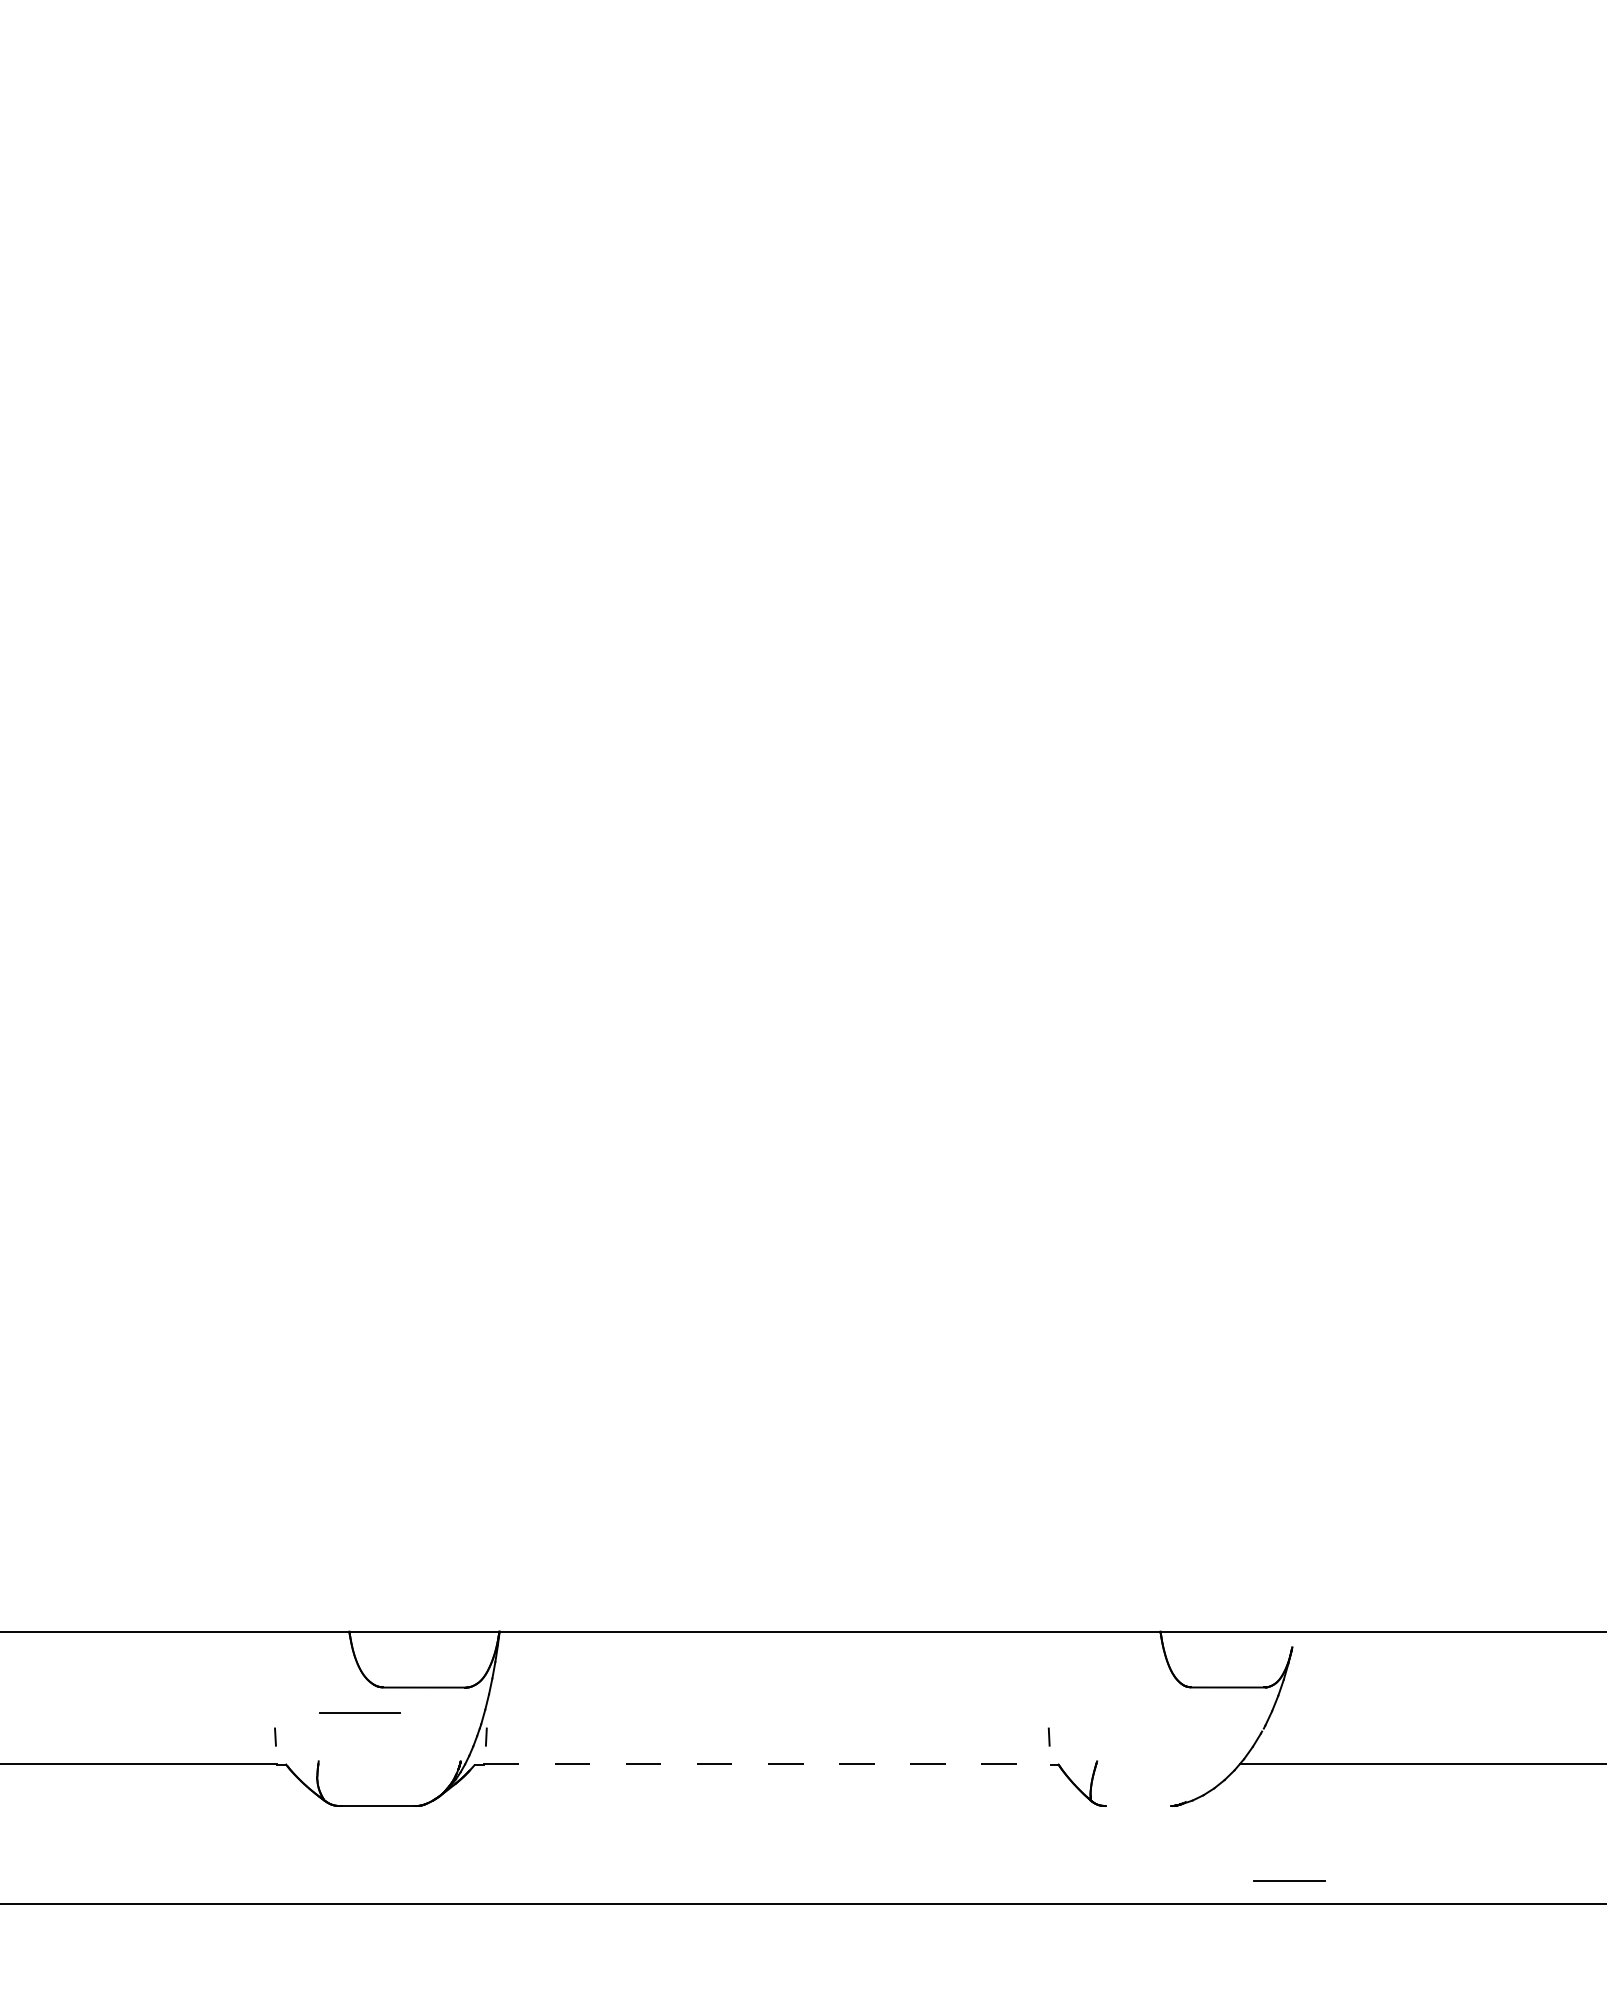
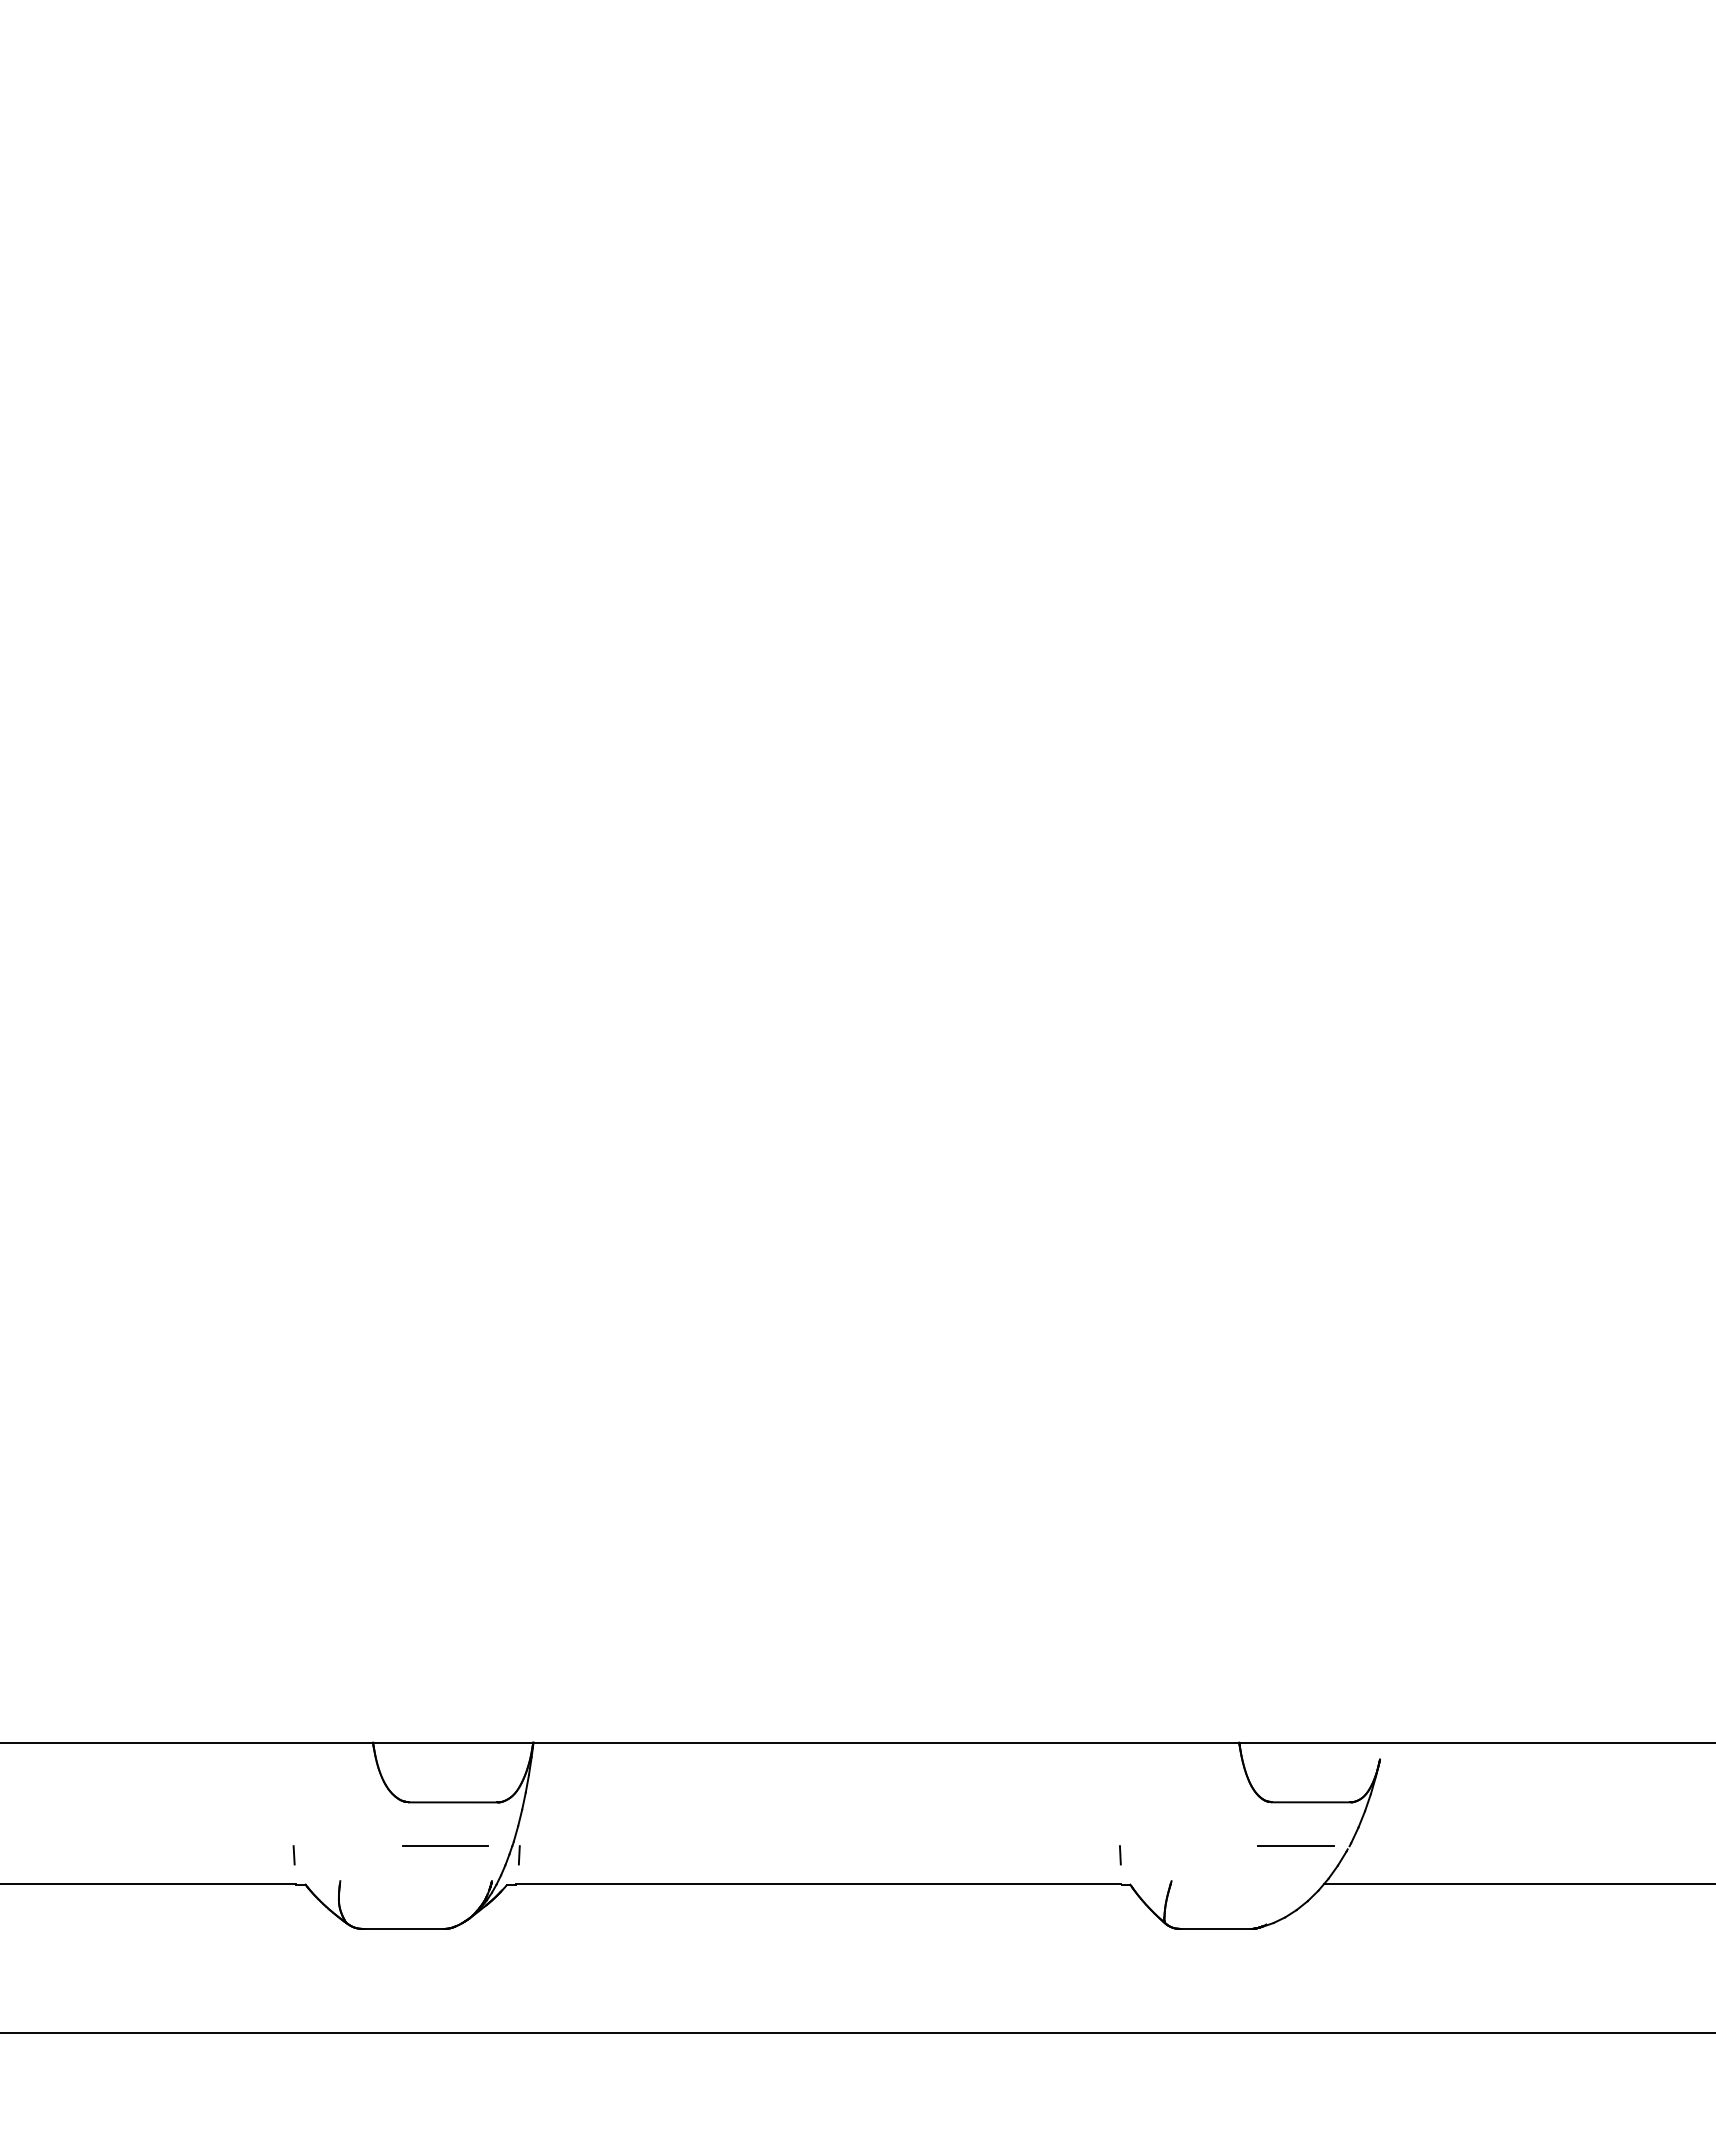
line: (359, 1712) -> (444, 1846), moved
line: (767, 1764) -> (819, 1884), dashed -> solid
line: (1138, 1806) -> (1215, 1929), added
line: (1289, 1880) -> (1295, 1846), moved

